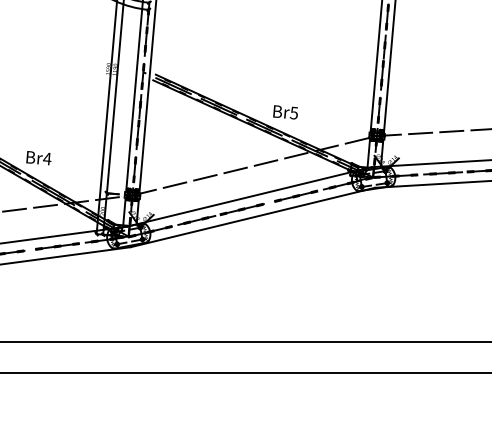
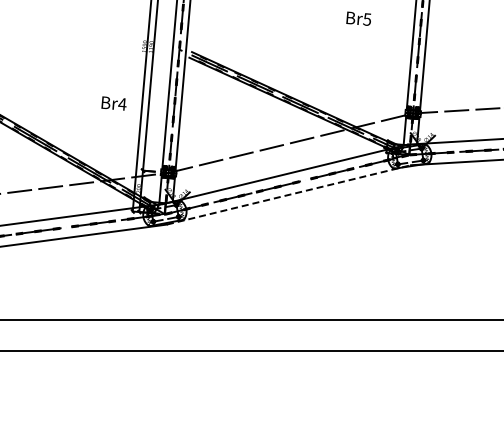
text: (285, 112) -> (358, 18), moved
text: (38, 158) -> (113, 103), moved
line: (253, 217) -> (289, 194), solid -> dashed

